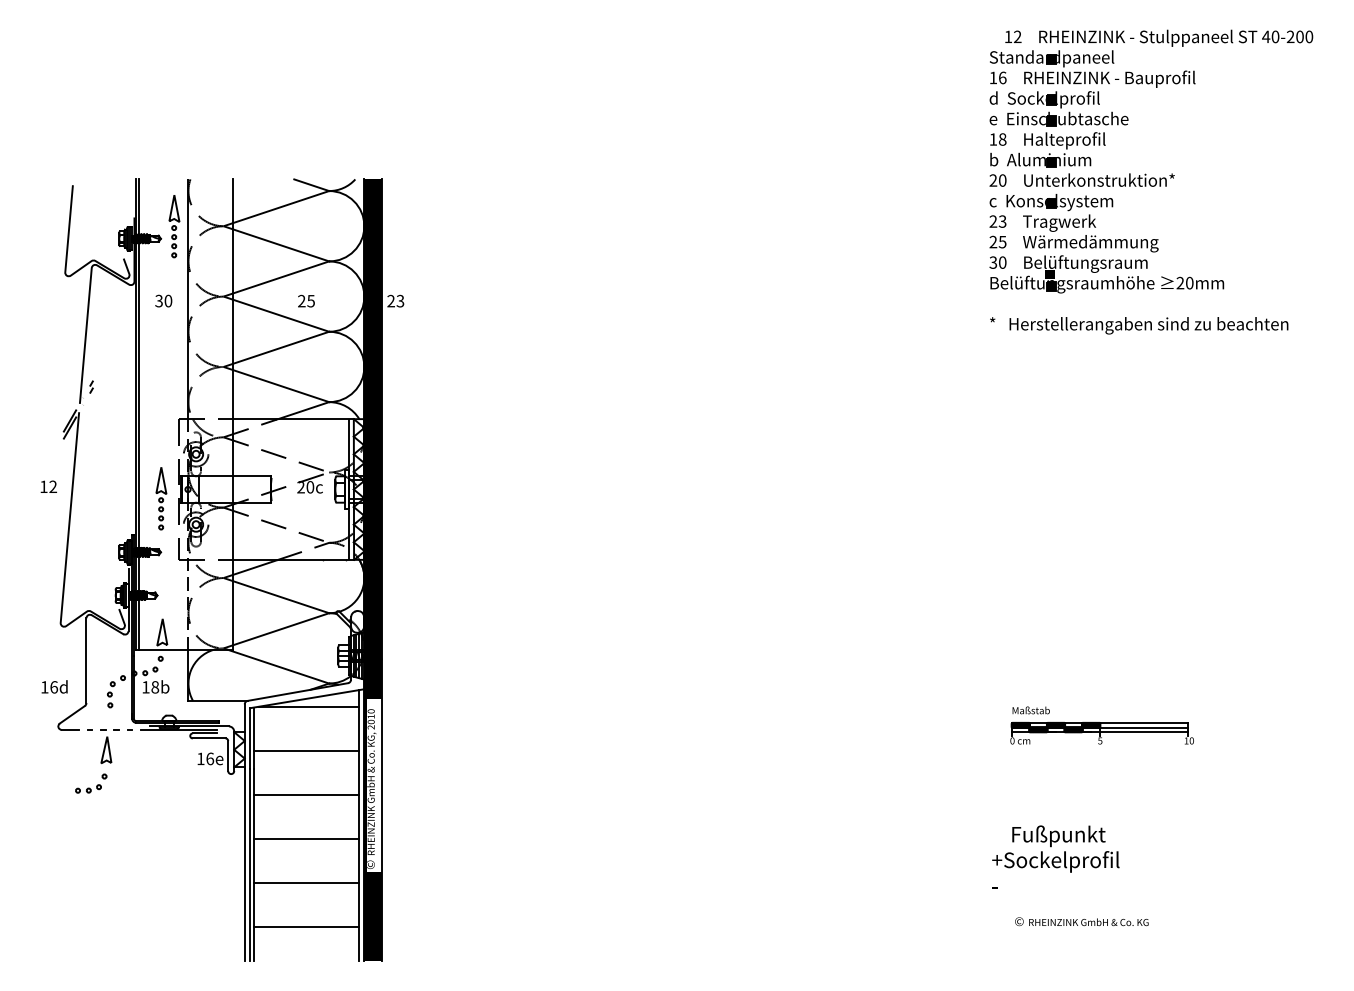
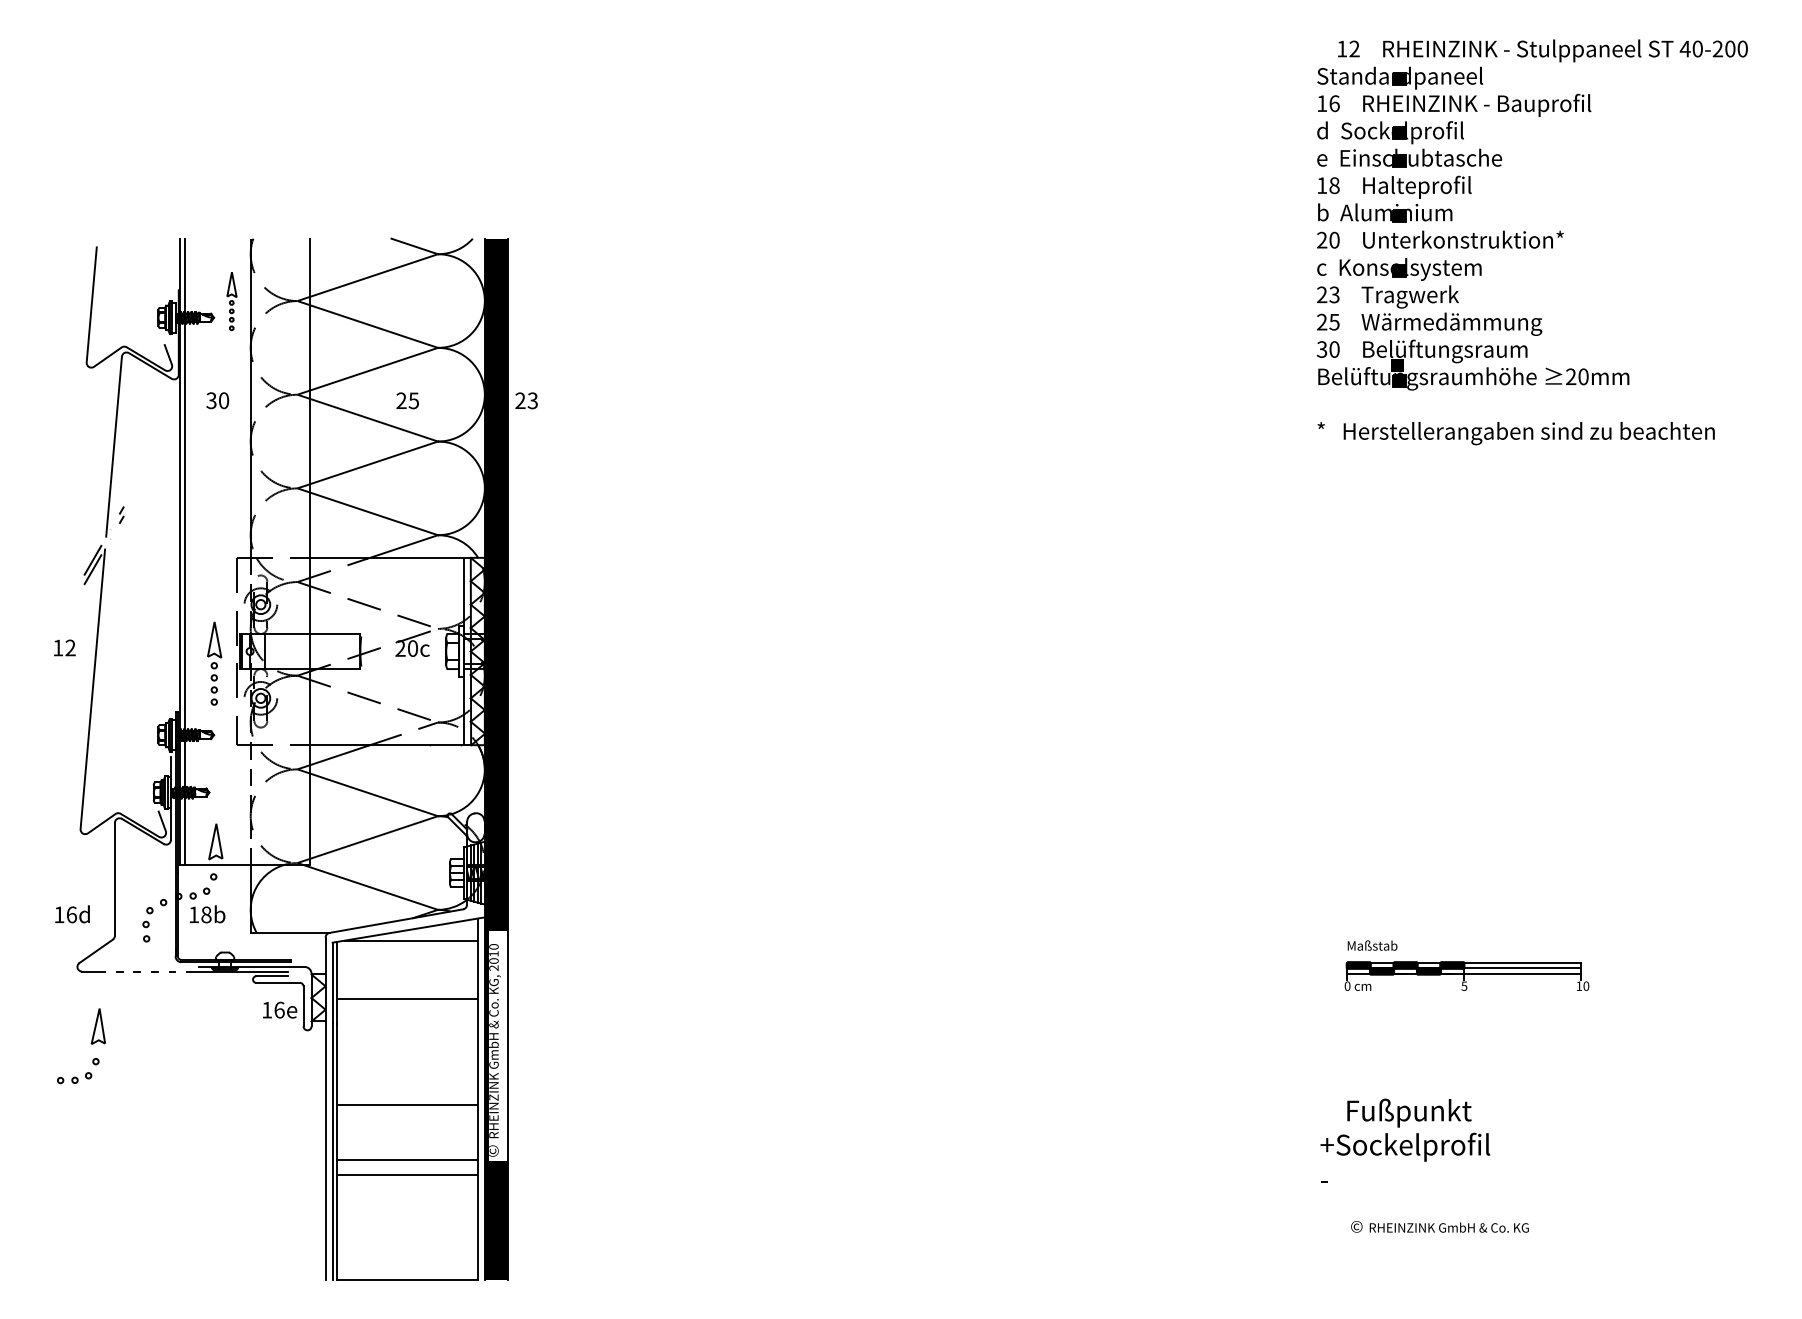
part: (174, 226) -> (231, 301), size x0.7
part: (100, 762) -> (90, 1043), moved
line: (306, 794) -> (407, 1104), moved
line: (306, 838) -> (407, 1160), moved
line: (306, 926) -> (407, 1280), moved

